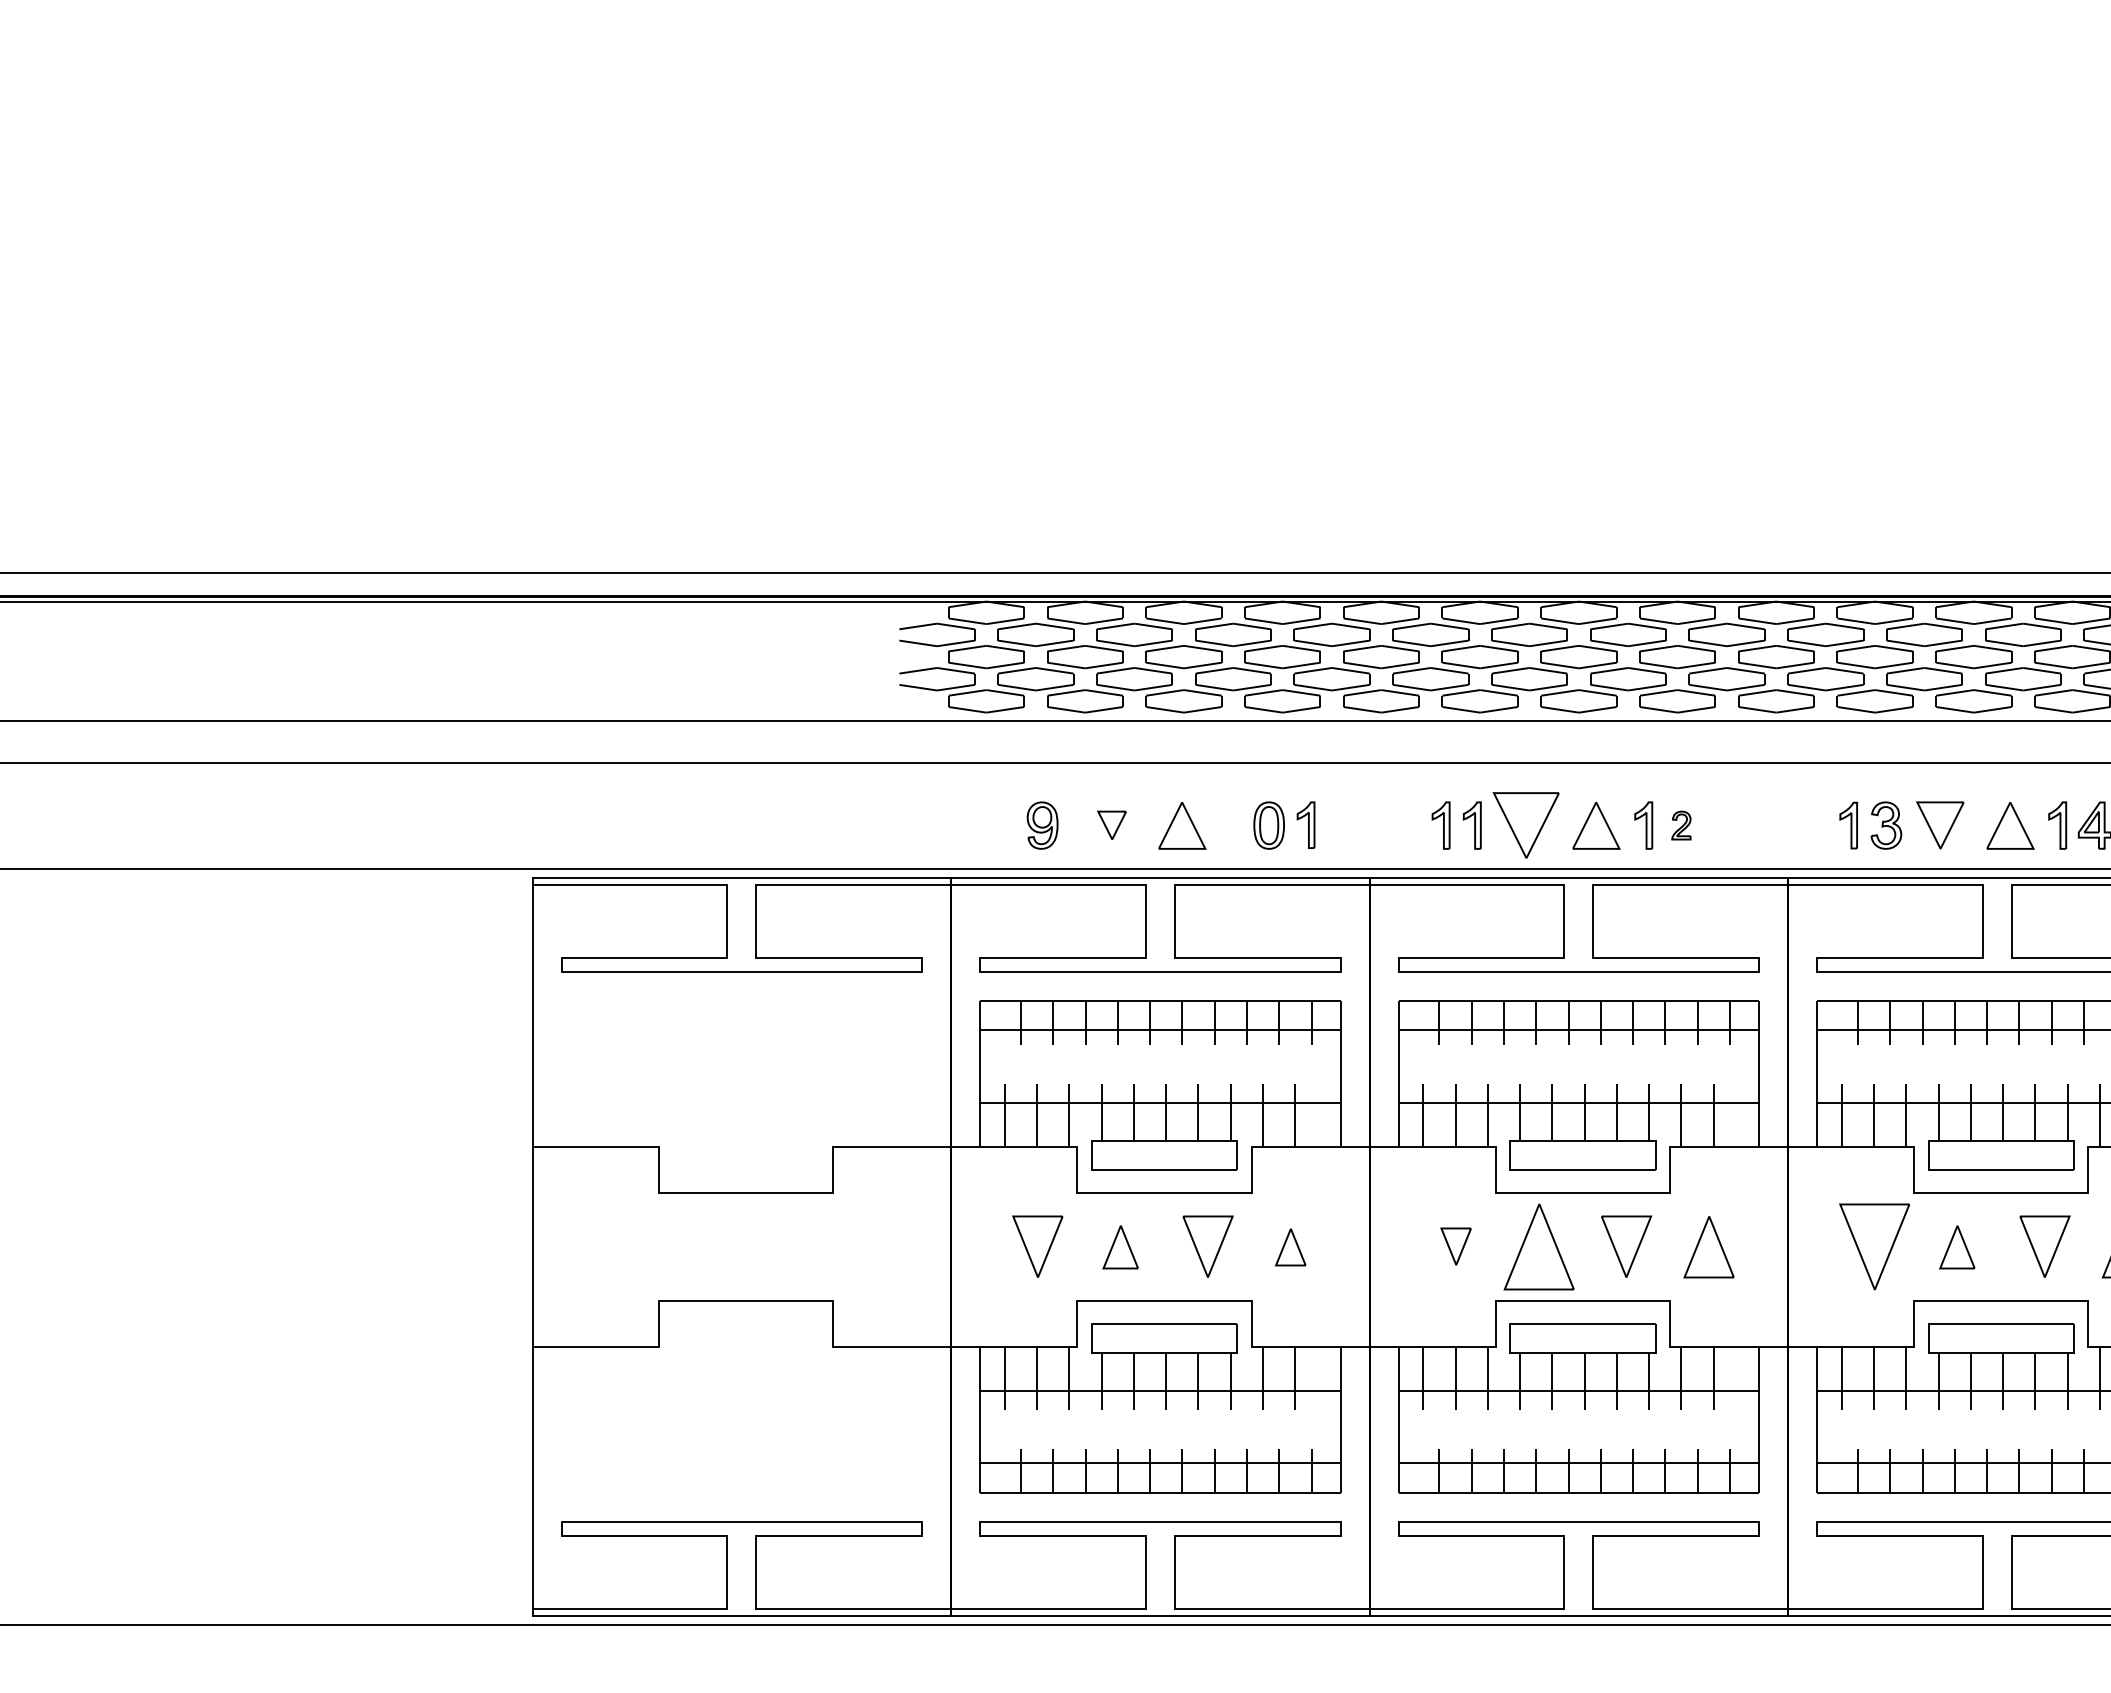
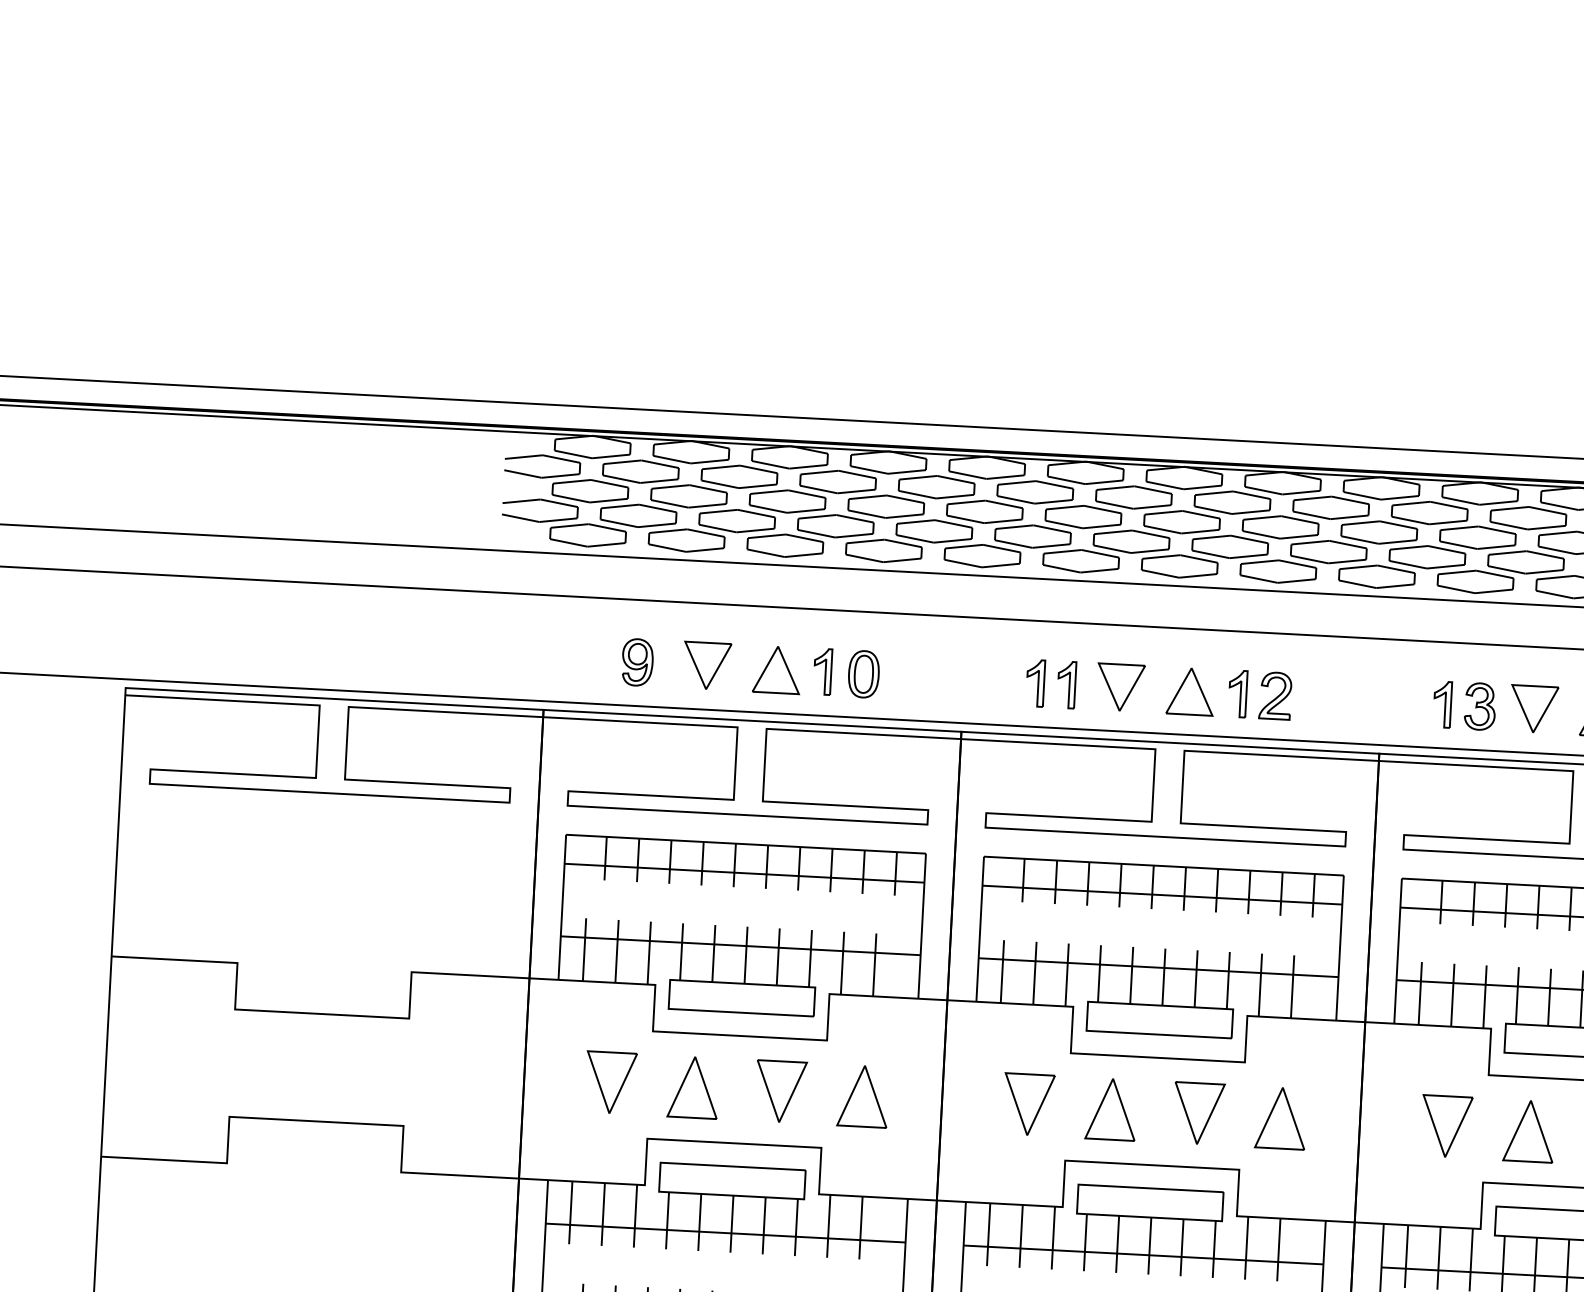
part: (1305, 824) -> (822, 671), moved
part: (1111, 825) -> (706, 665), size x1.67
part: (1526, 825) -> (1120, 687), size x0.71
part: (1681, 825) -> (1275, 695), size x1.67
part: (1455, 1246) -> (1027, 1104), size x1.67
part: (1874, 1246) -> (1446, 1126), size x0.71
part: (1120, 1247) -> (693, 1087), size x1.43
part: (1290, 1247) -> (863, 1096), size x1.67
part: (1538, 1247) -> (1110, 1109), size x0.71
part: (1956, 1247) -> (1528, 1131), size x1.43

